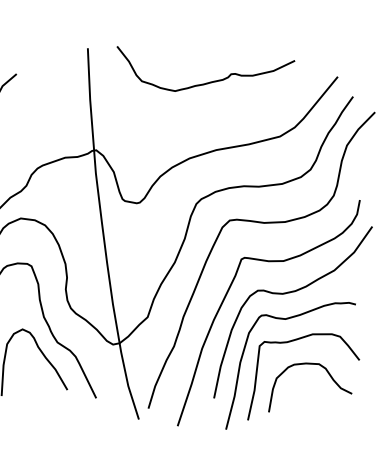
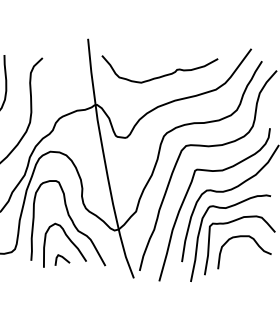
curve: (206, 81) -> (161, 75), moved
line: (30, 383) -> (62, 258), added

